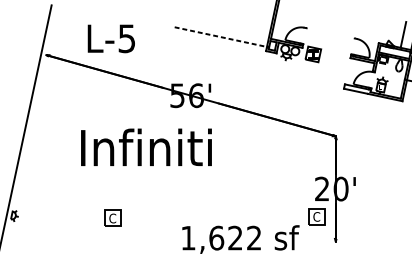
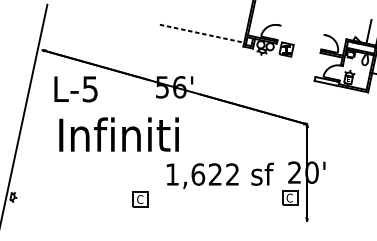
text: (110, 39) -> (75, 89), moved
text: (145, 147) -> (118, 134), moved
part: (113, 218) -> (140, 199), moved
text: (239, 239) -> (219, 175), moved

